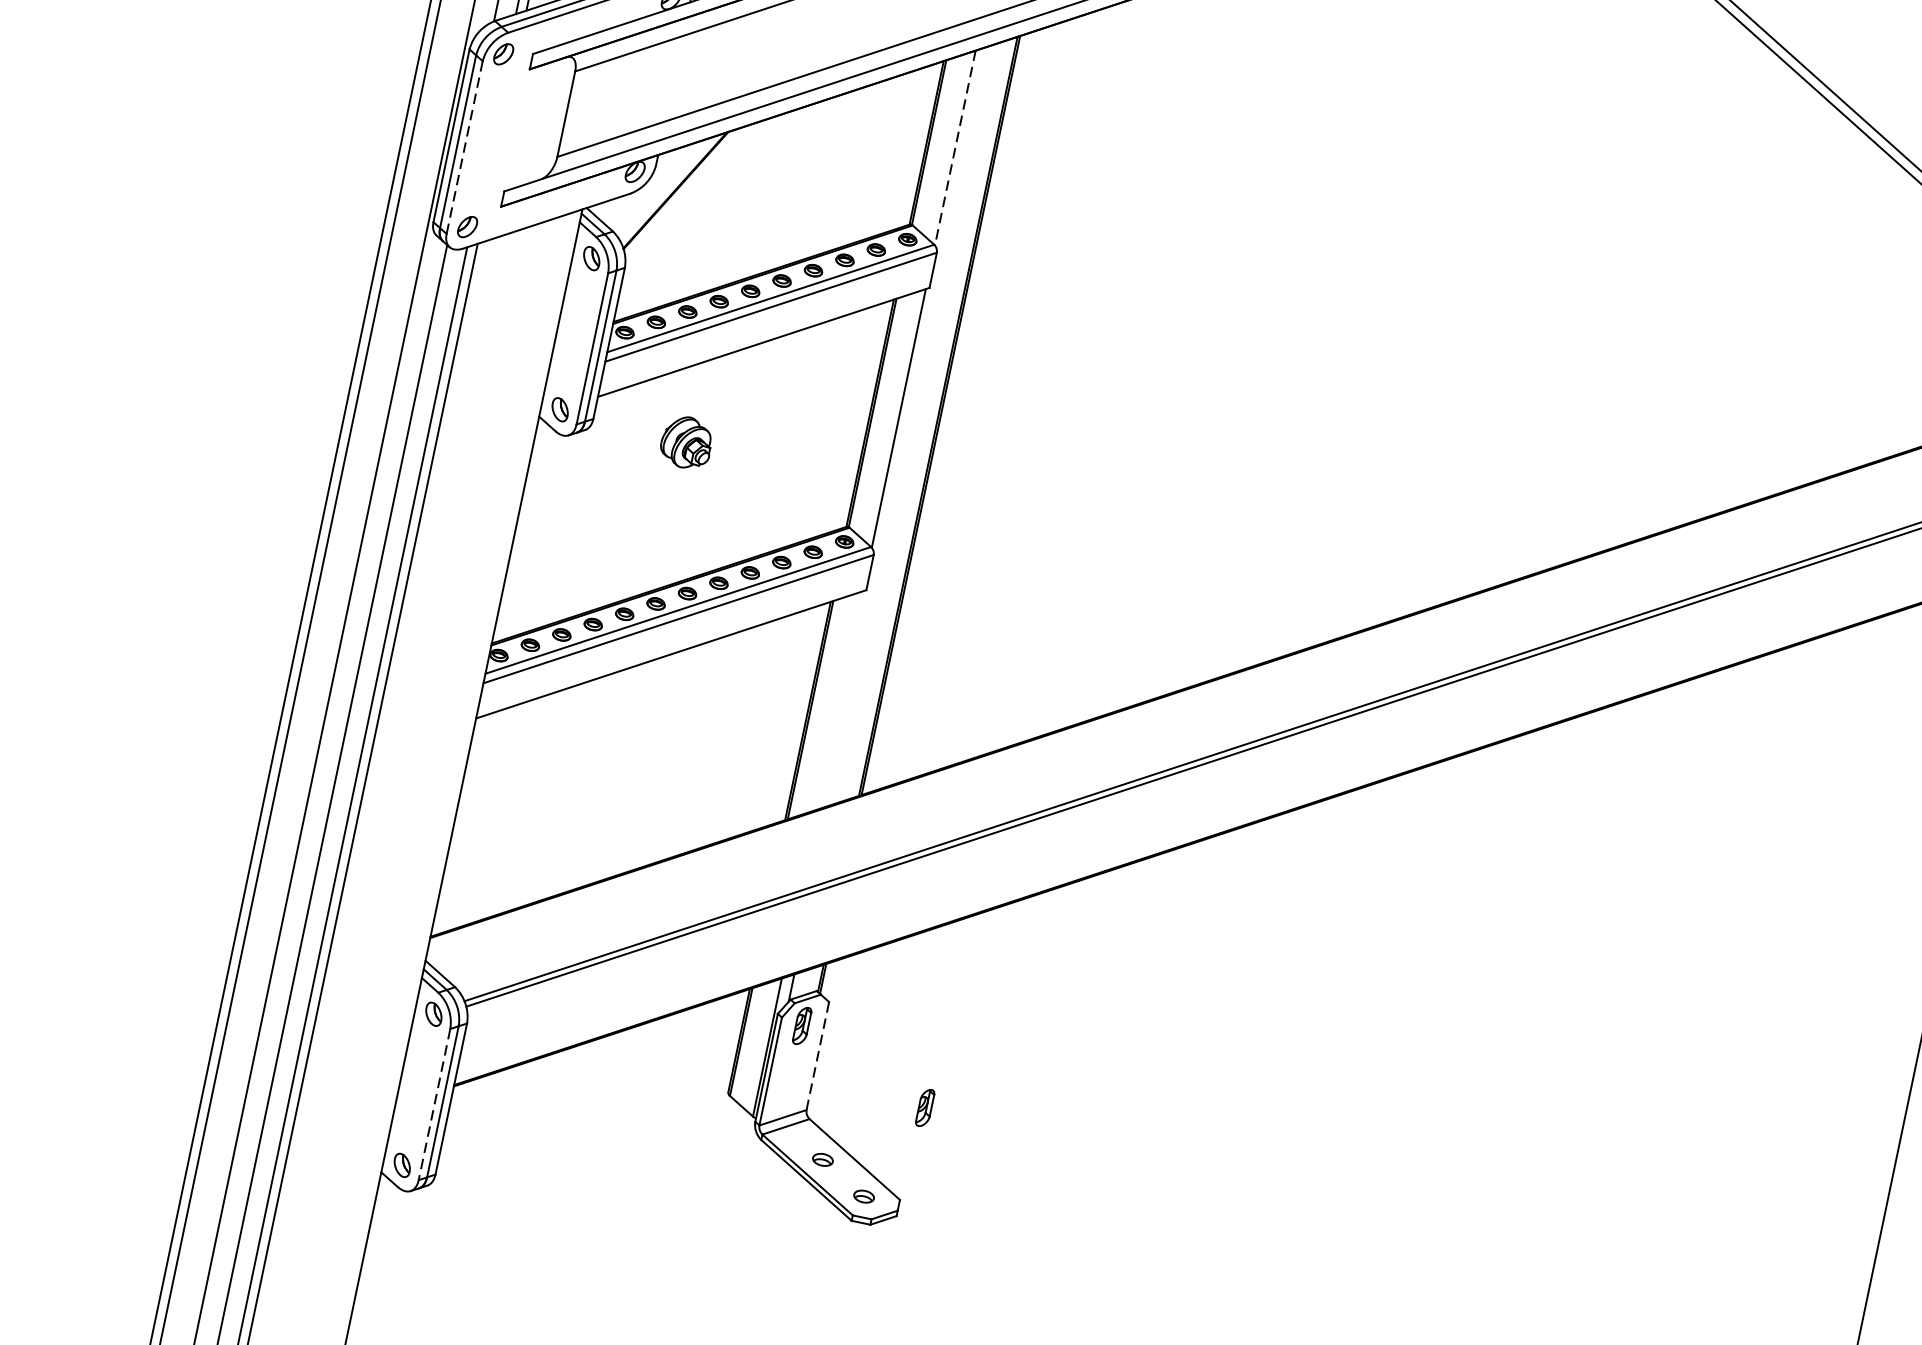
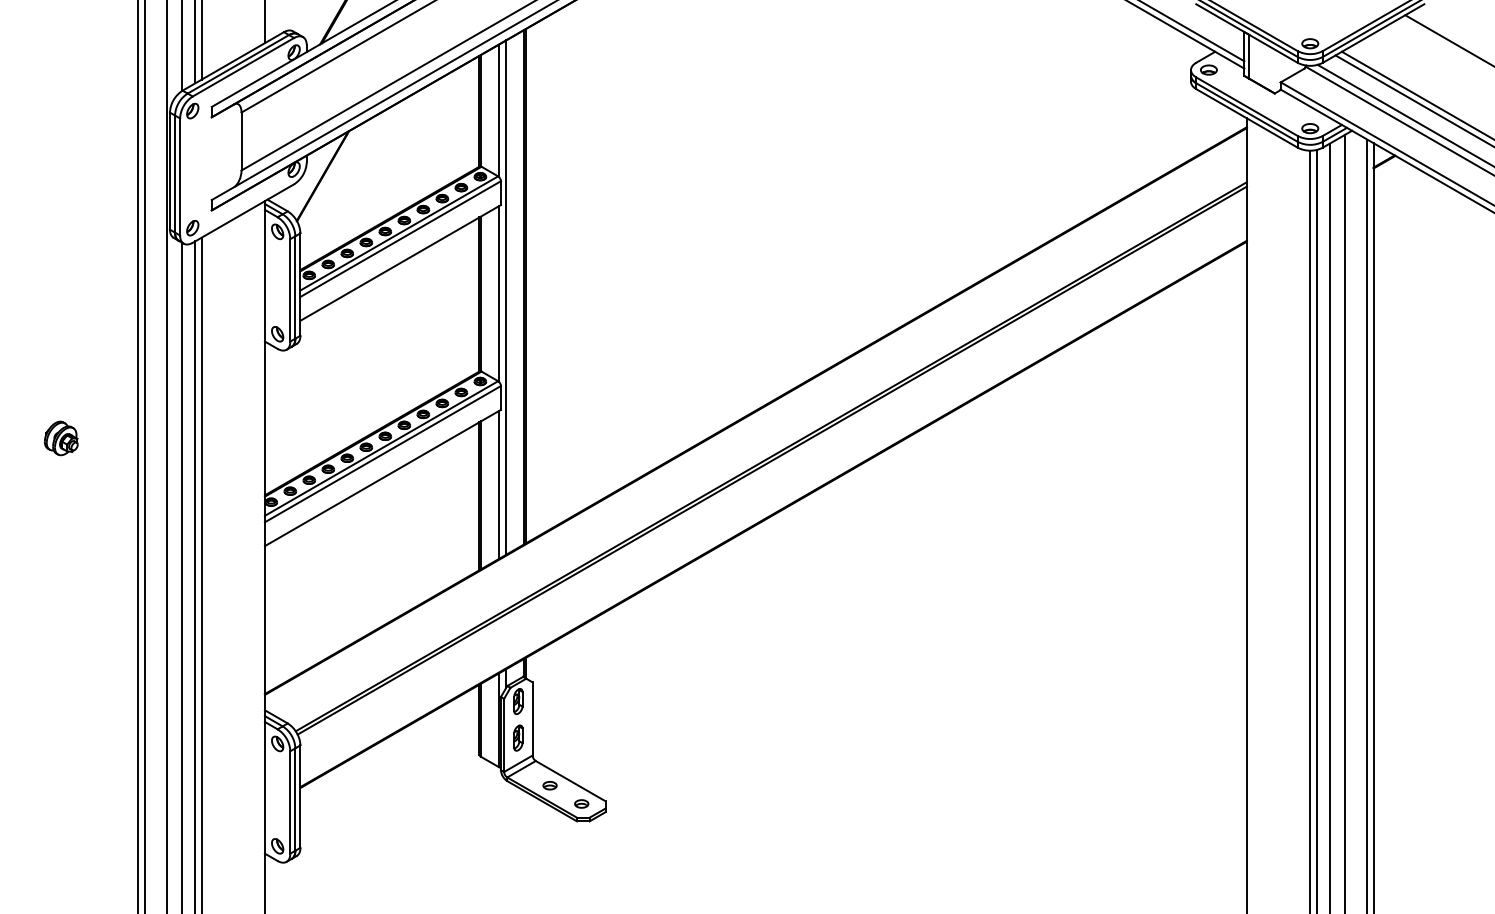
line: (465, 146) -> (180, 176), dashed -> solid
line: (954, 149) -> (498, 111), dashed -> solid
line: (909, 426) -> (506, 297), added
part: (687, 442) -> (61, 438), moved
line: (839, 701) -> (498, 485), added
line: (817, 1055) -> (532, 718), dashed -> solid
line: (434, 1104) -> (290, 802), dashed -> solid
part: (925, 1107) -> (518, 737), moved

